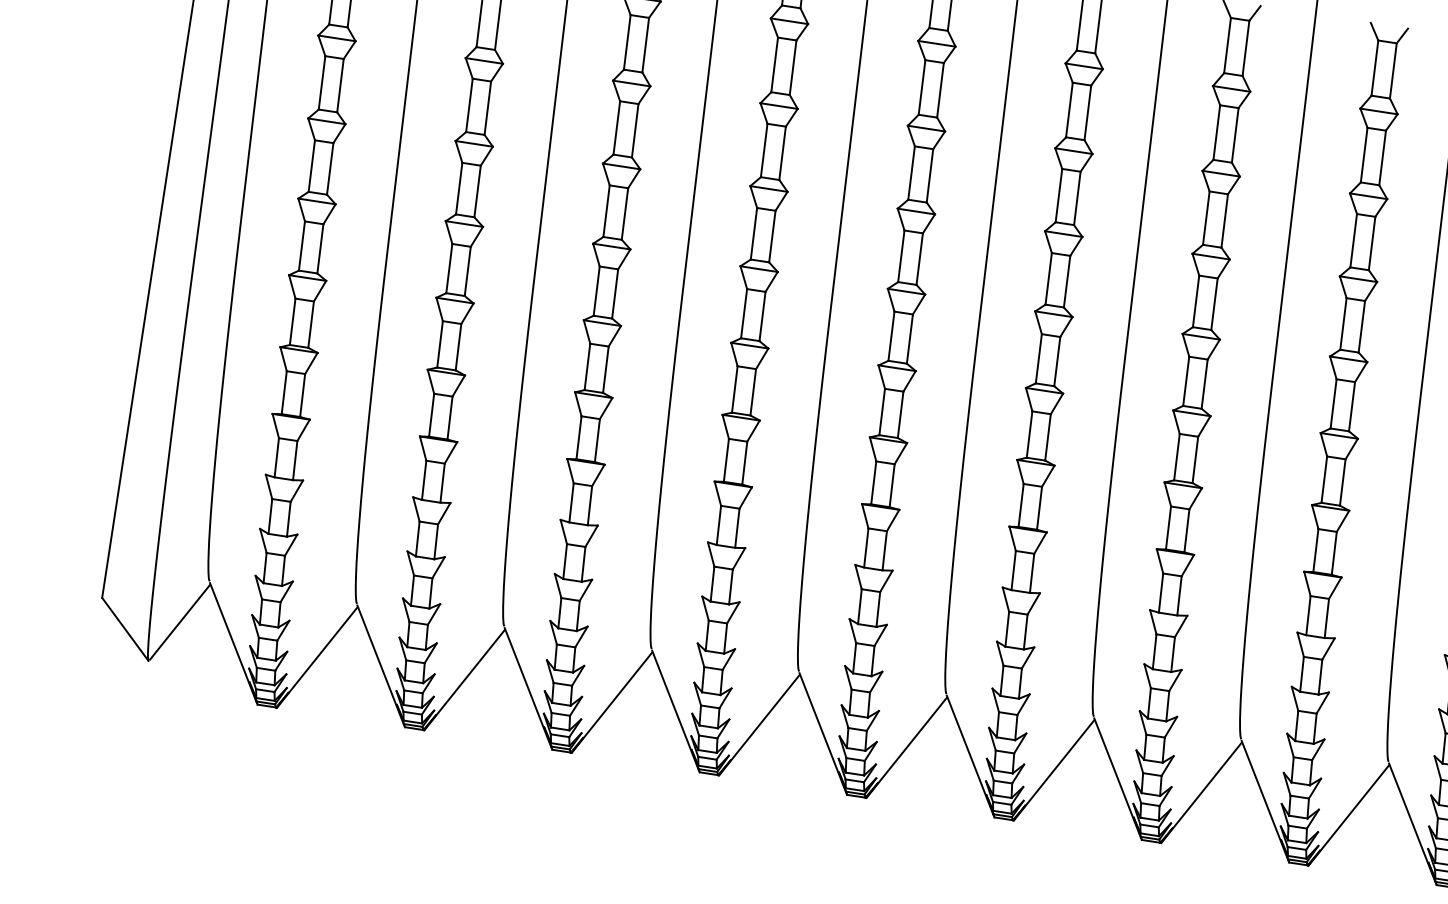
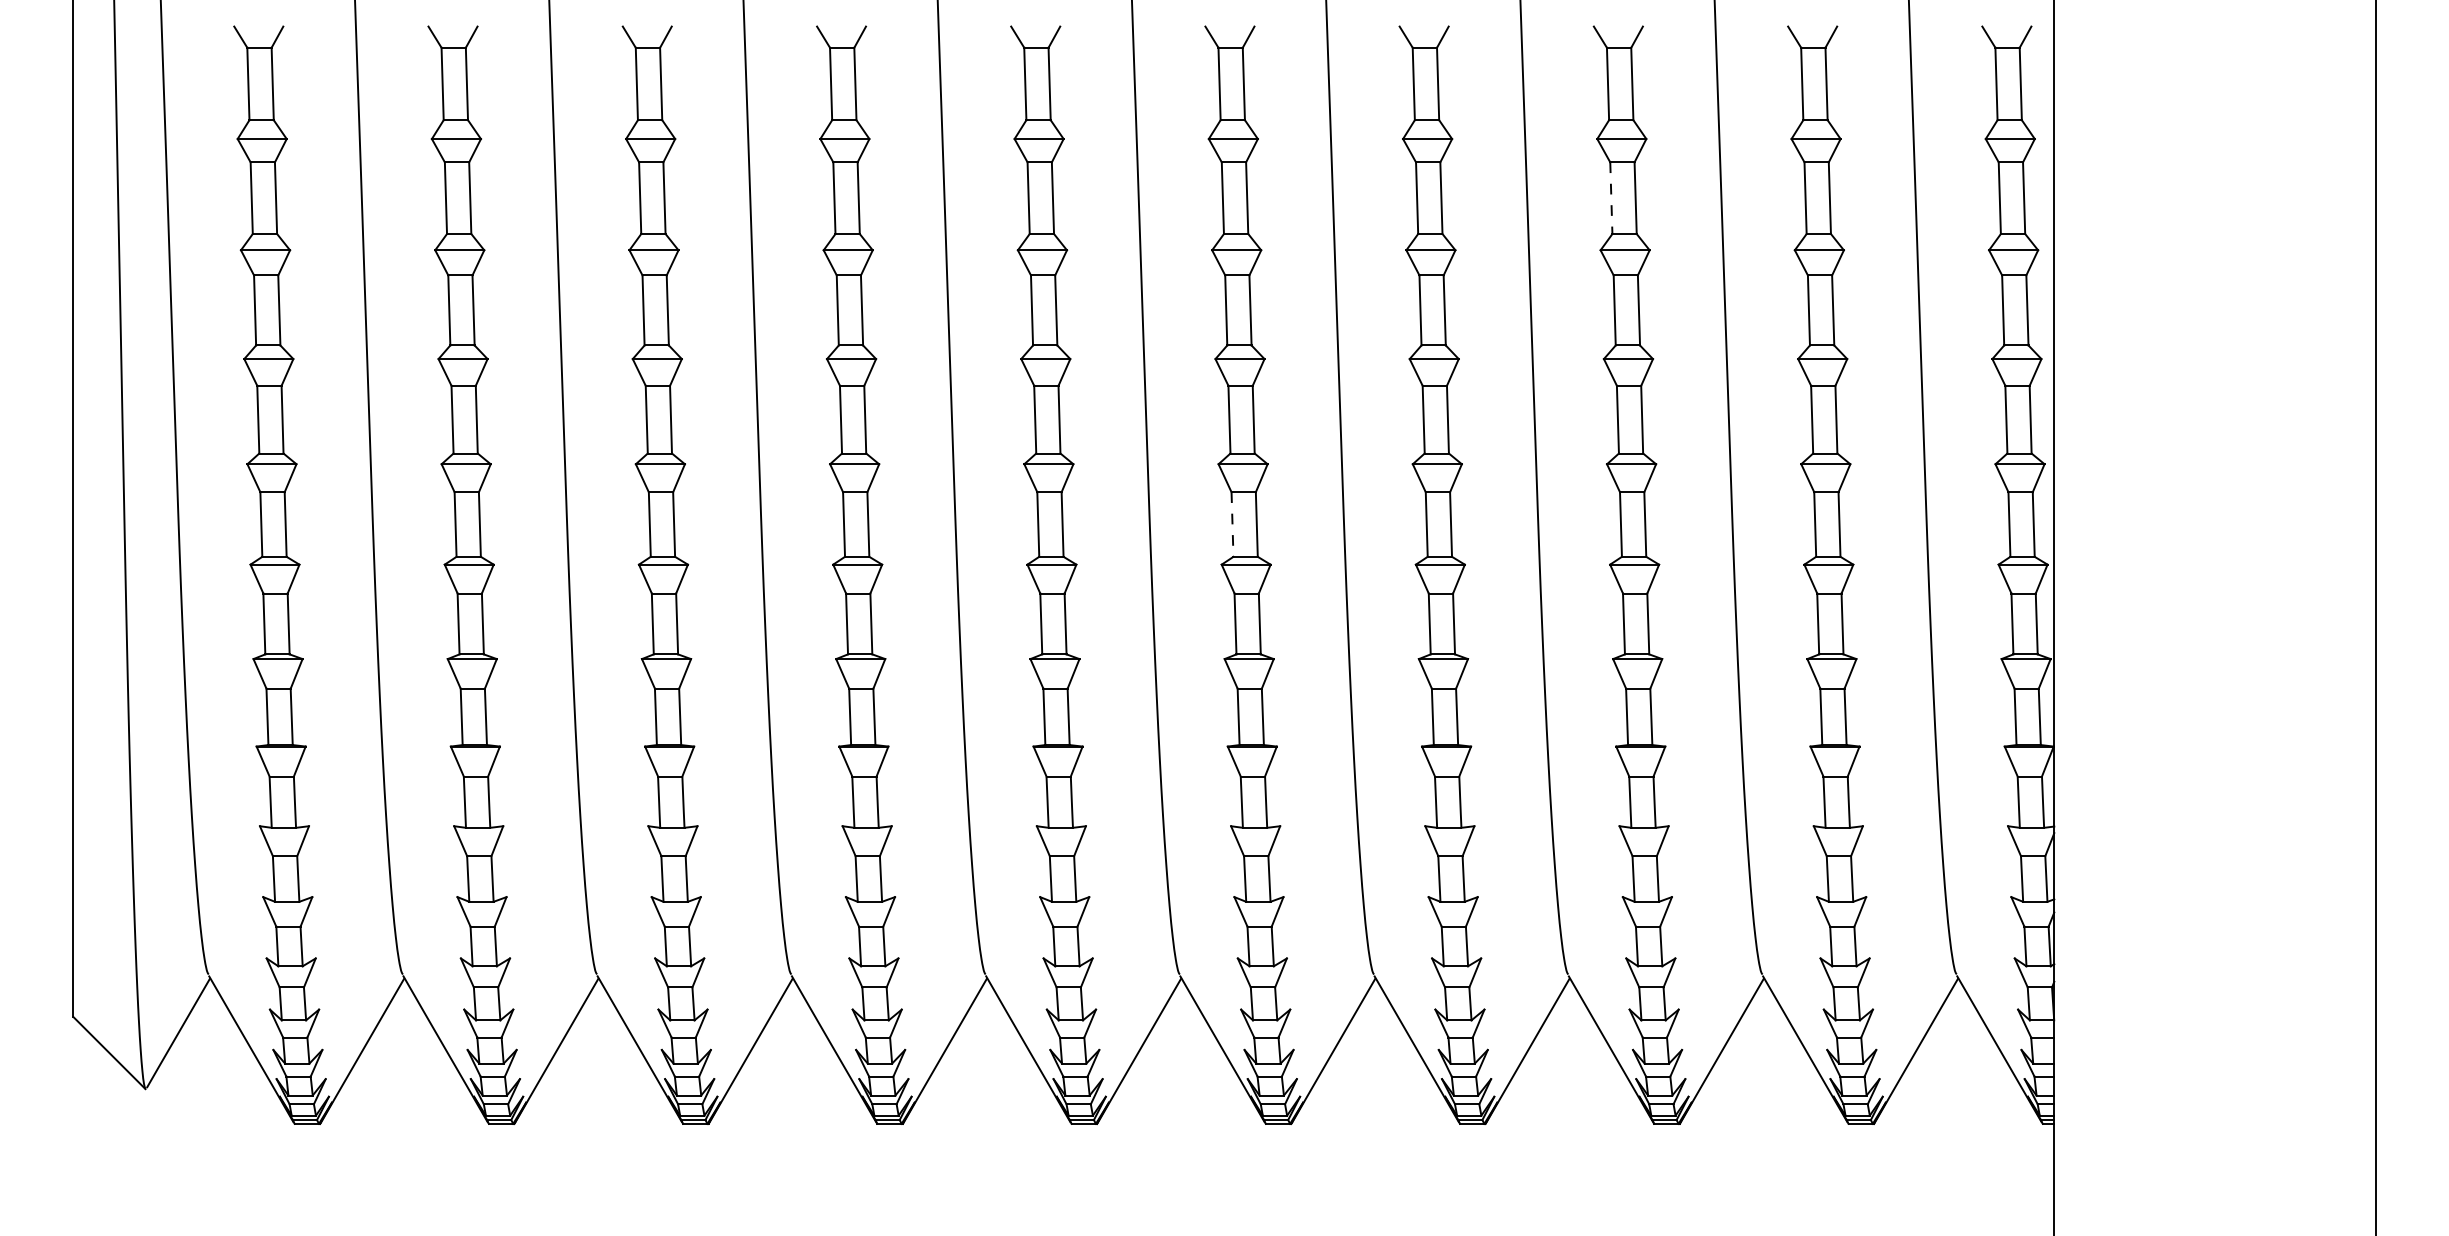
line: (1364, 155) -> (1611, 198), solid -> dashed
line: (1038, 359) -> (1232, 525), solid -> dashed

